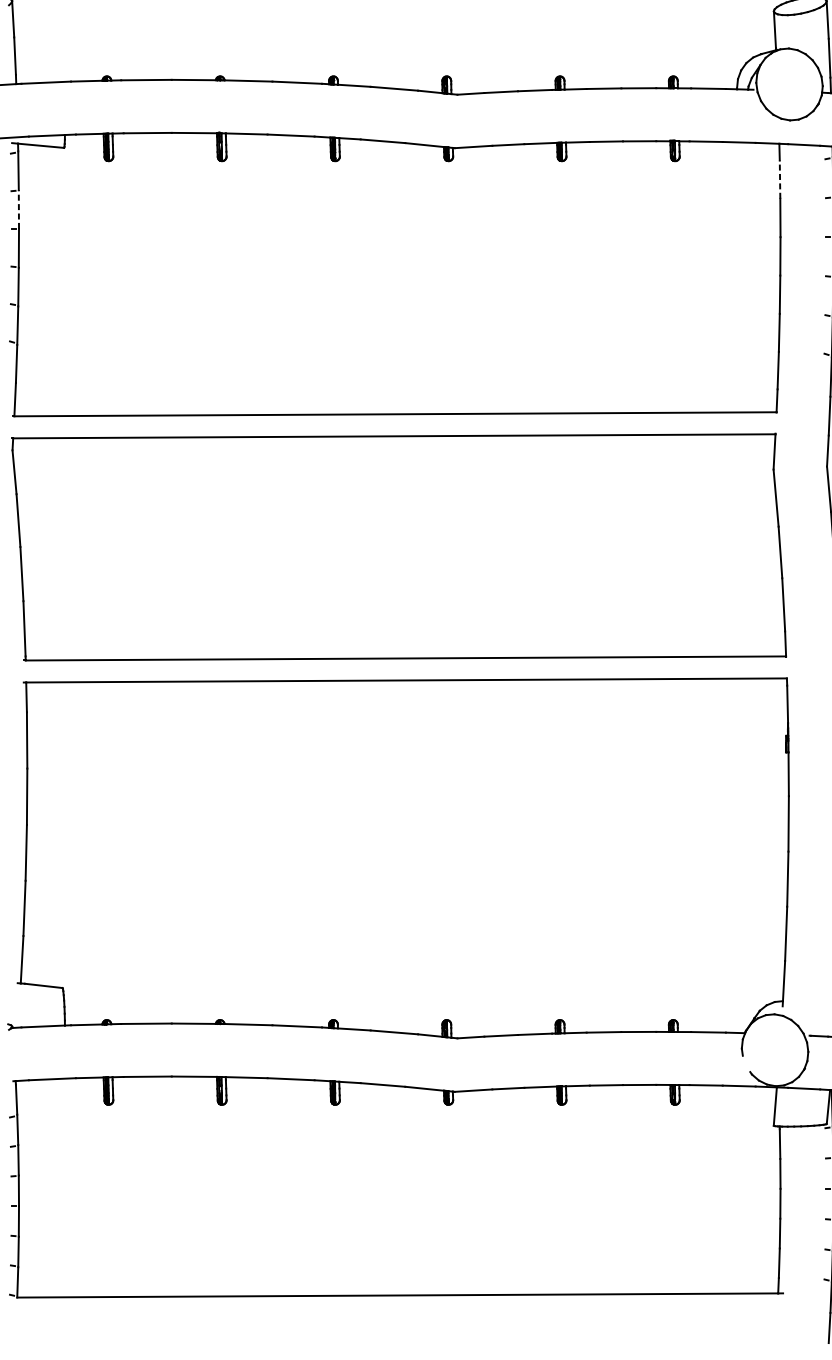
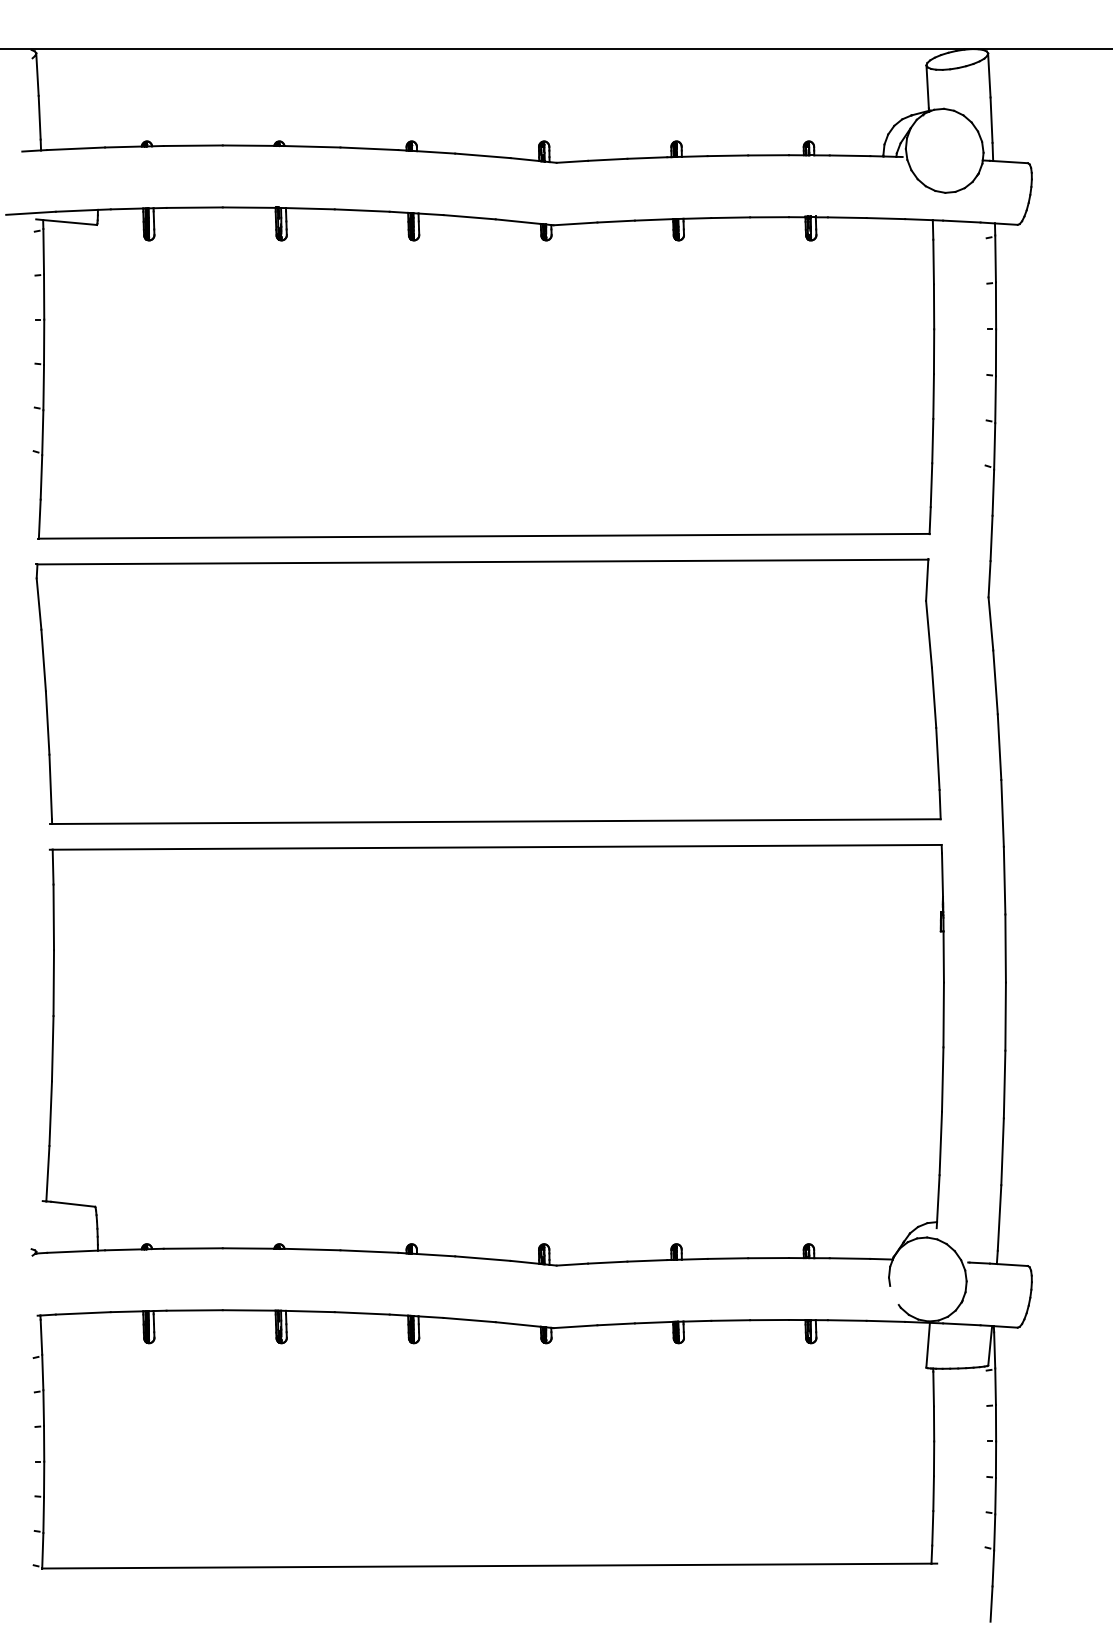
line: (779, 179) -> (933, 261), dashed -> solid
line: (19, 209) -> (44, 296), dashed -> solid

